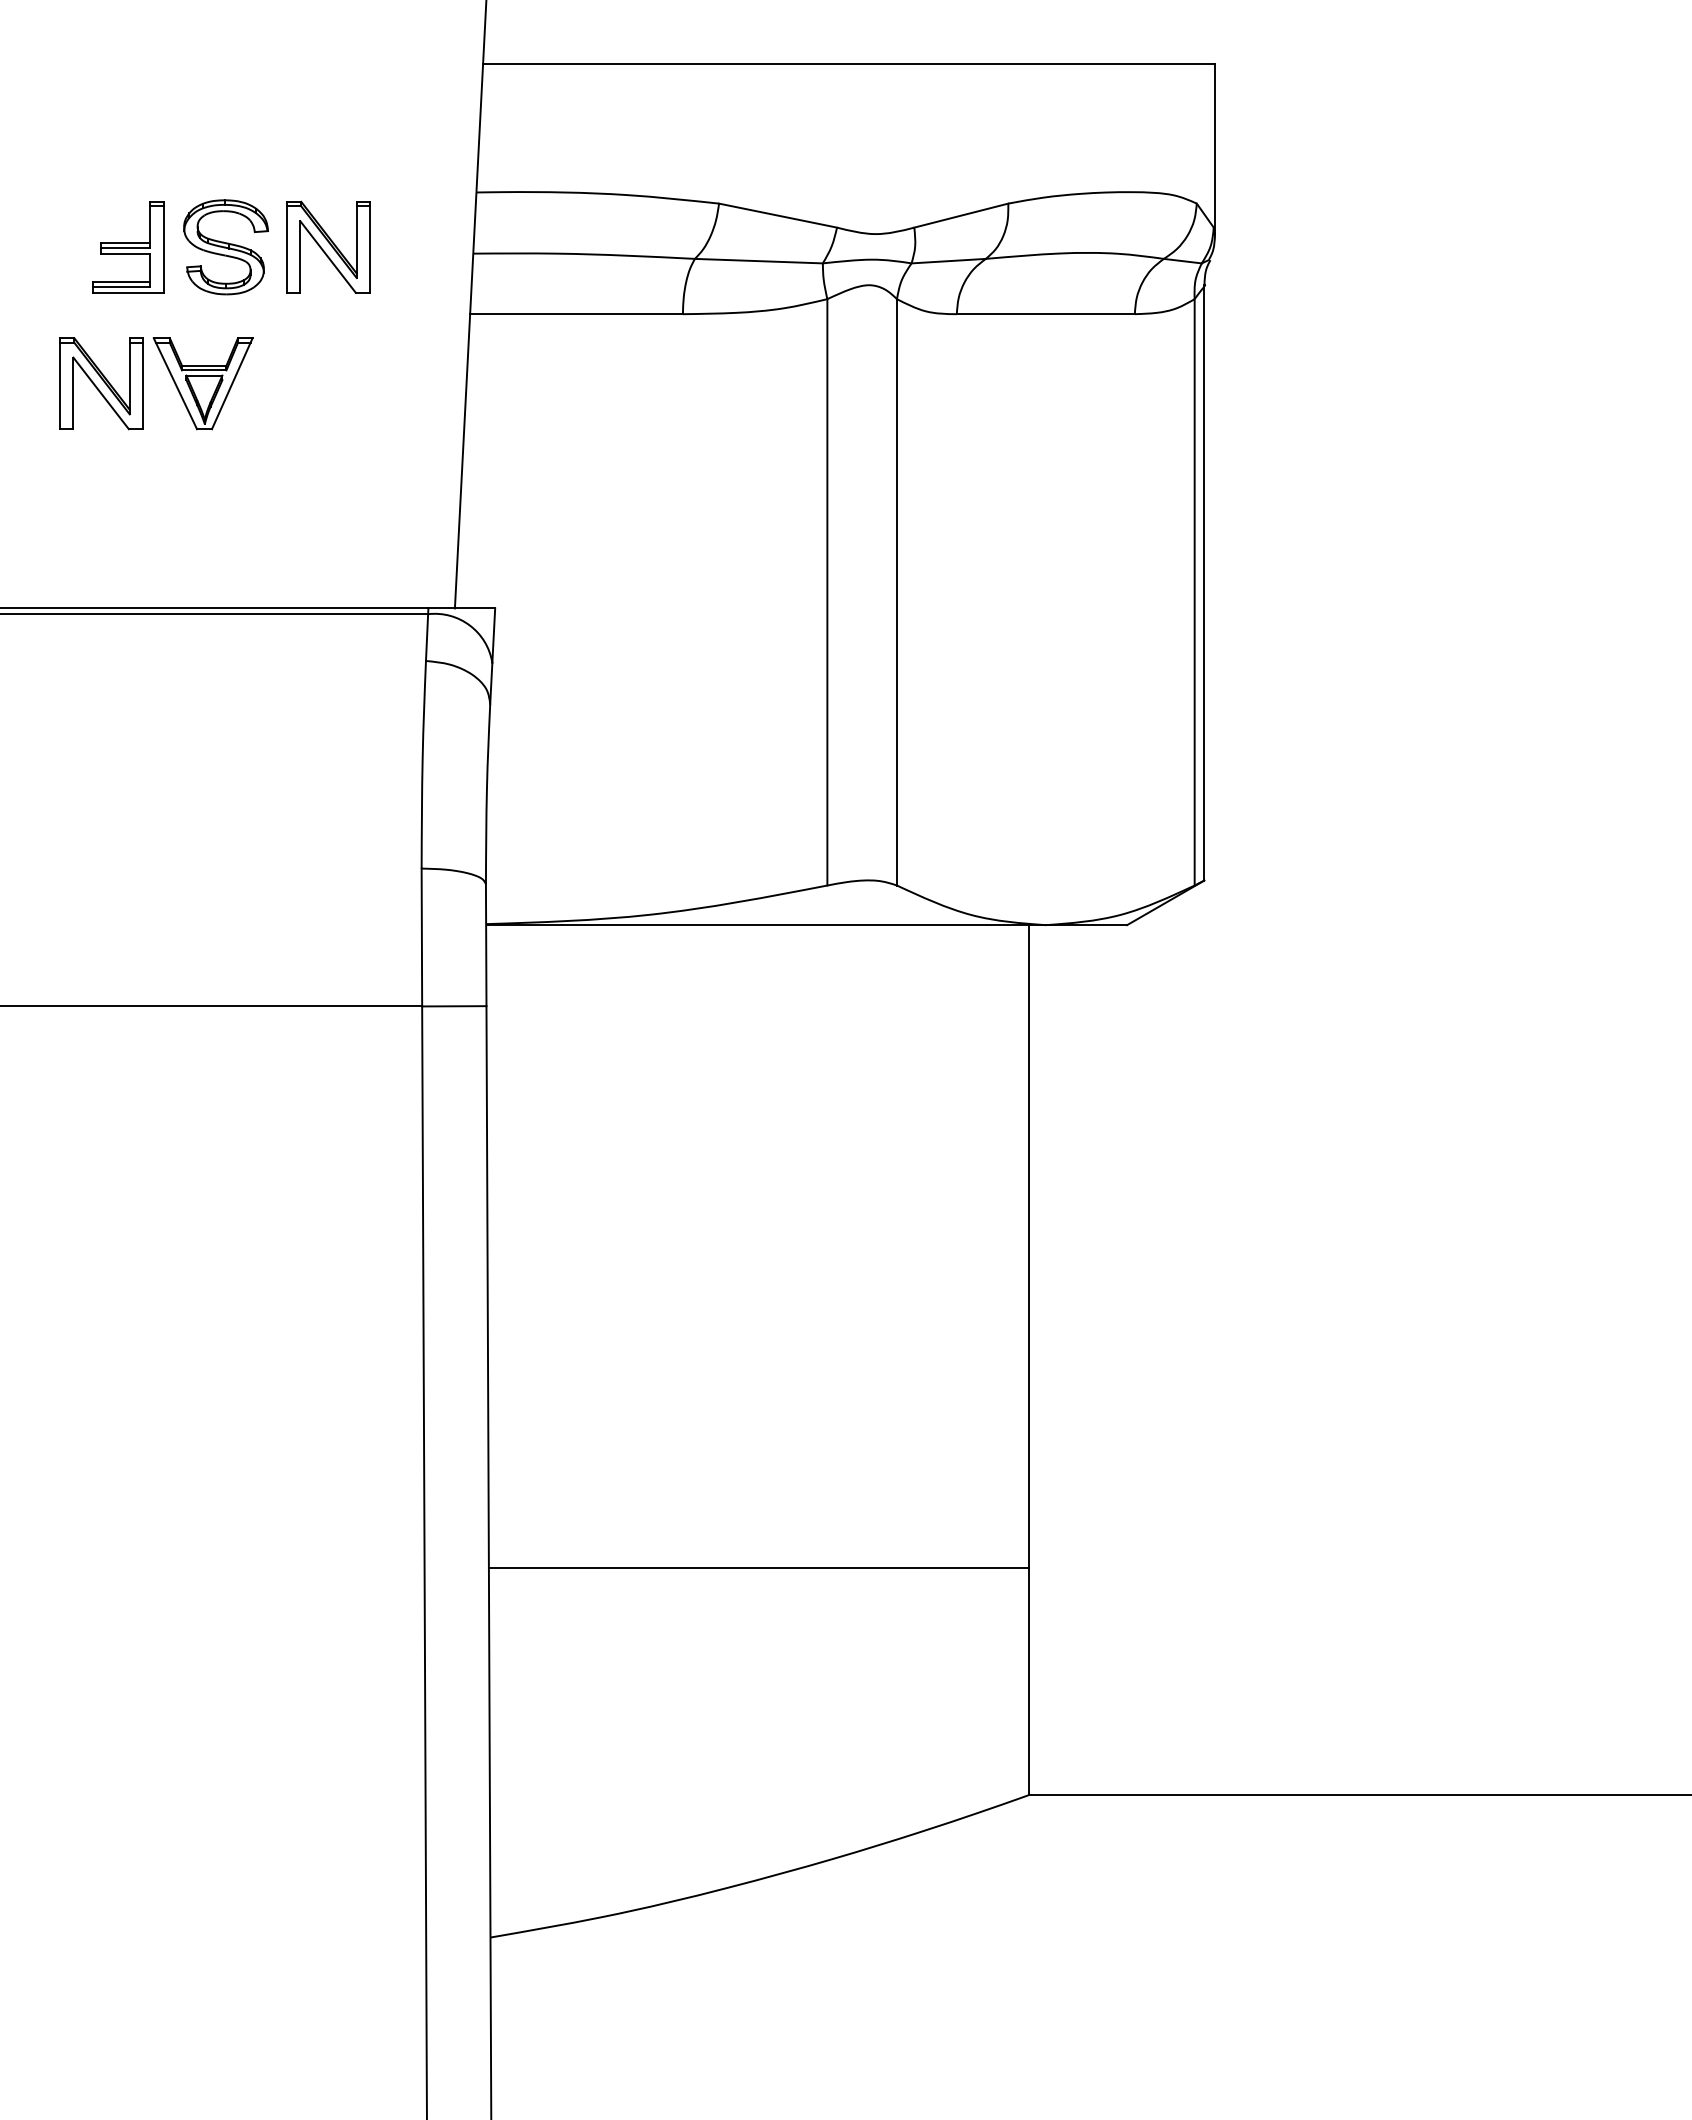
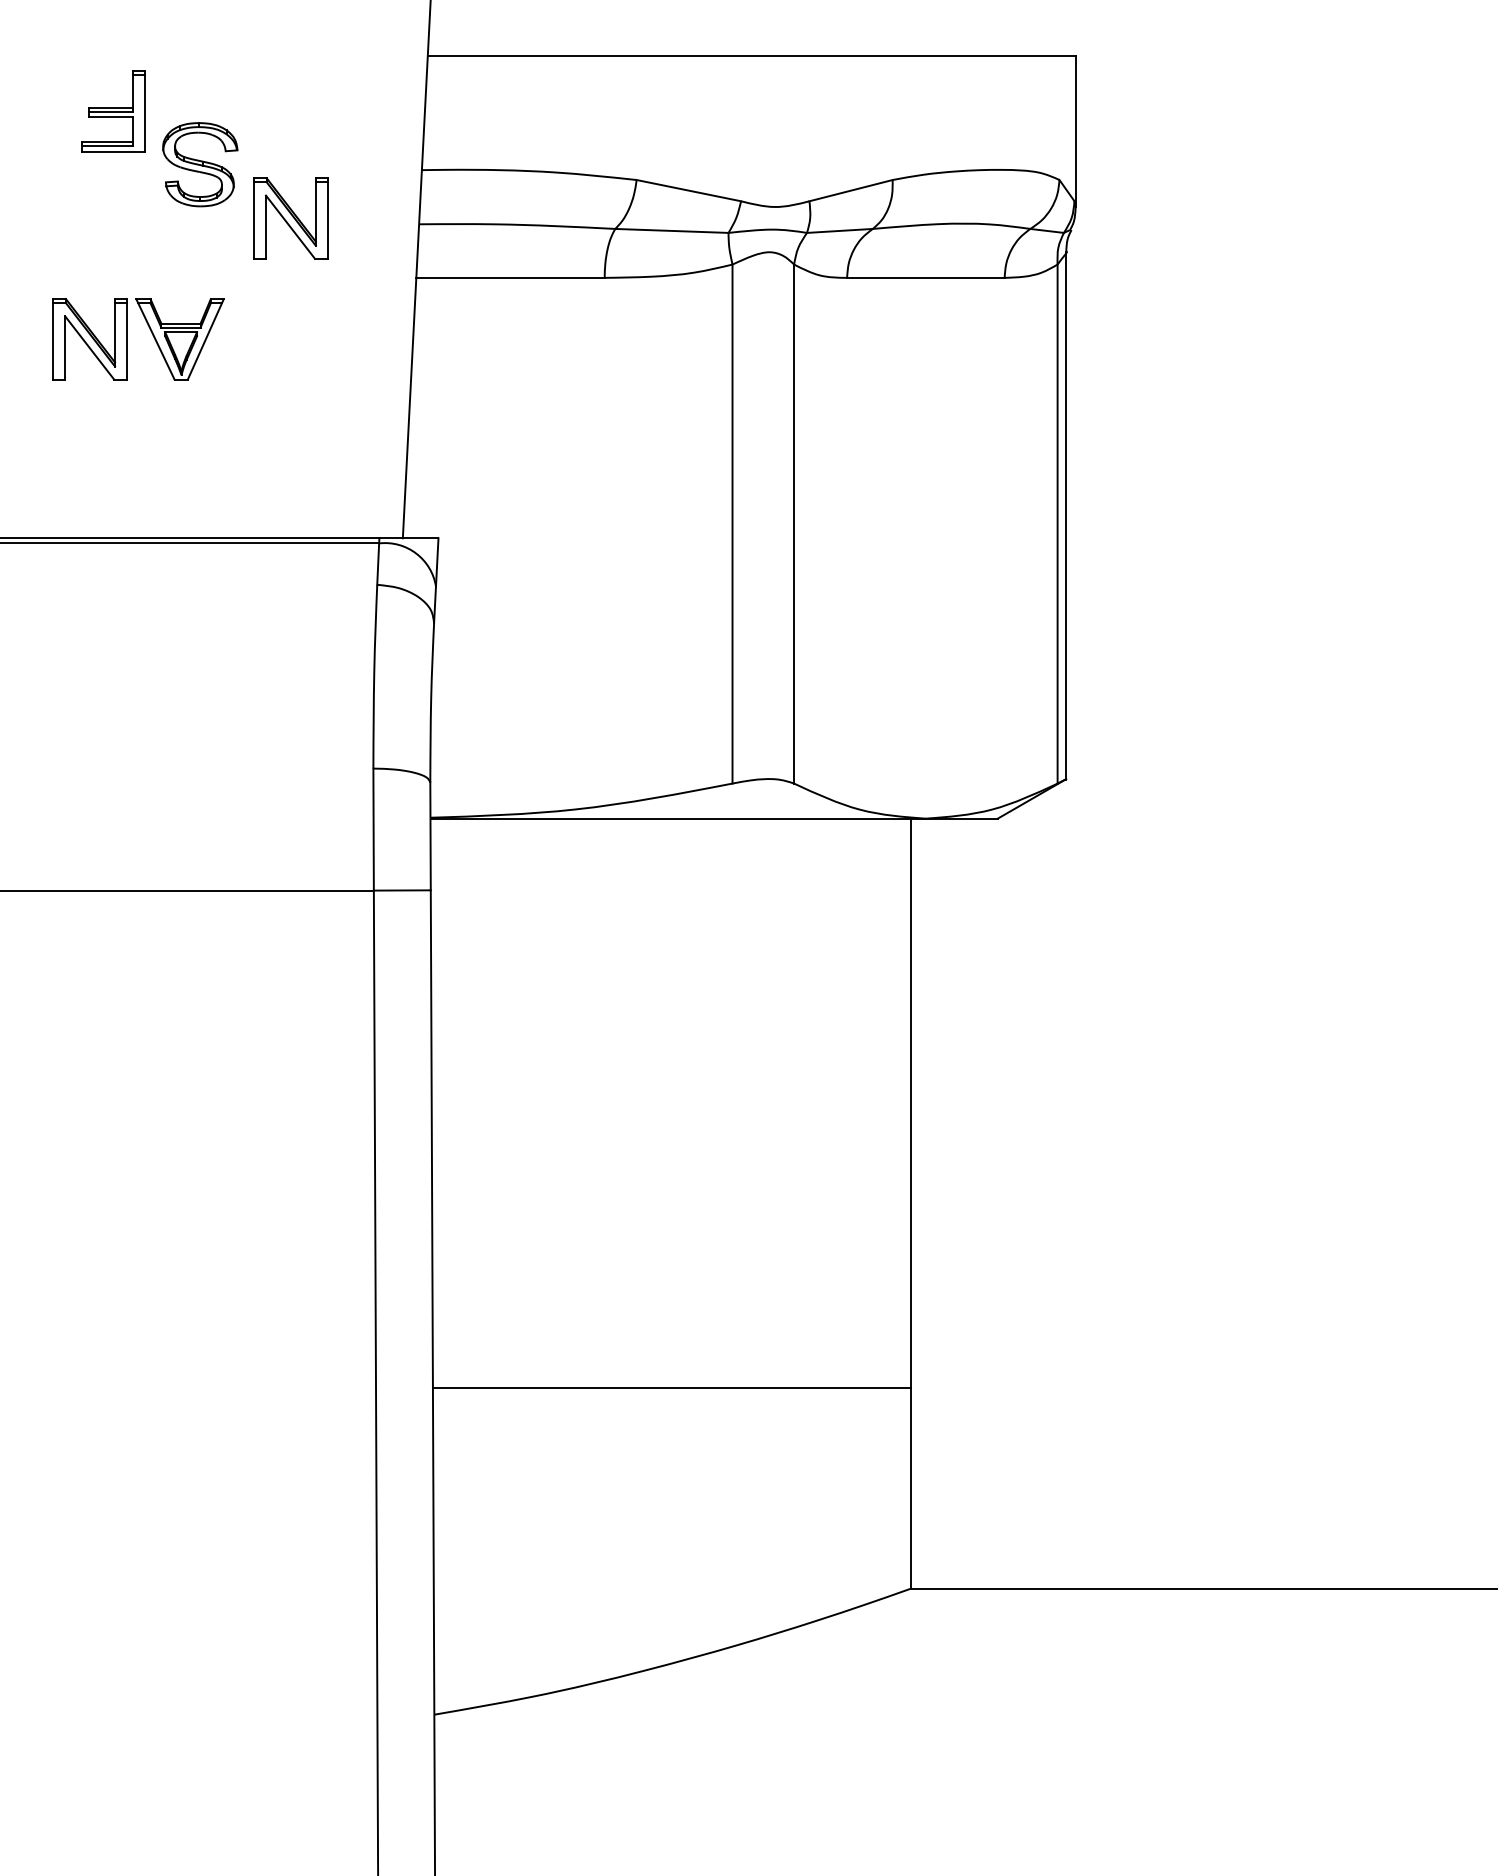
part: (128, 247) -> (113, 111), moved
part: (225, 247) -> (199, 164), moved

